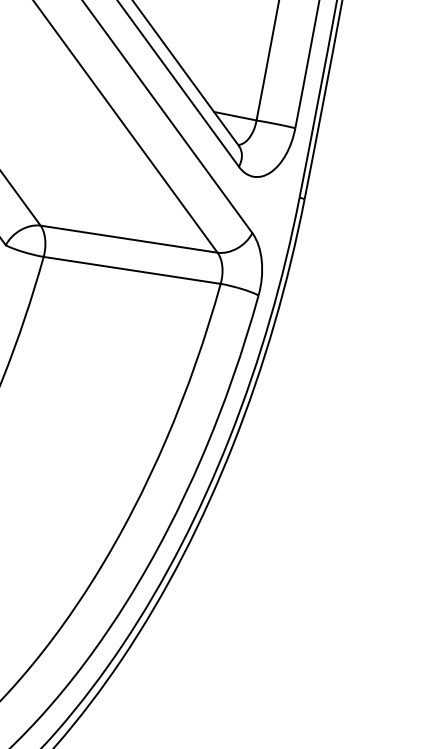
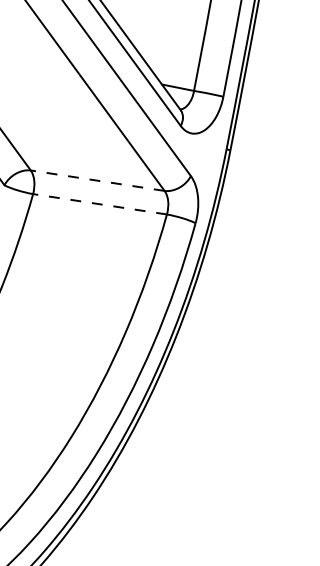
line: (128, 238) -> (97, 180), solid -> dashed
line: (132, 270) -> (100, 204), solid -> dashed

